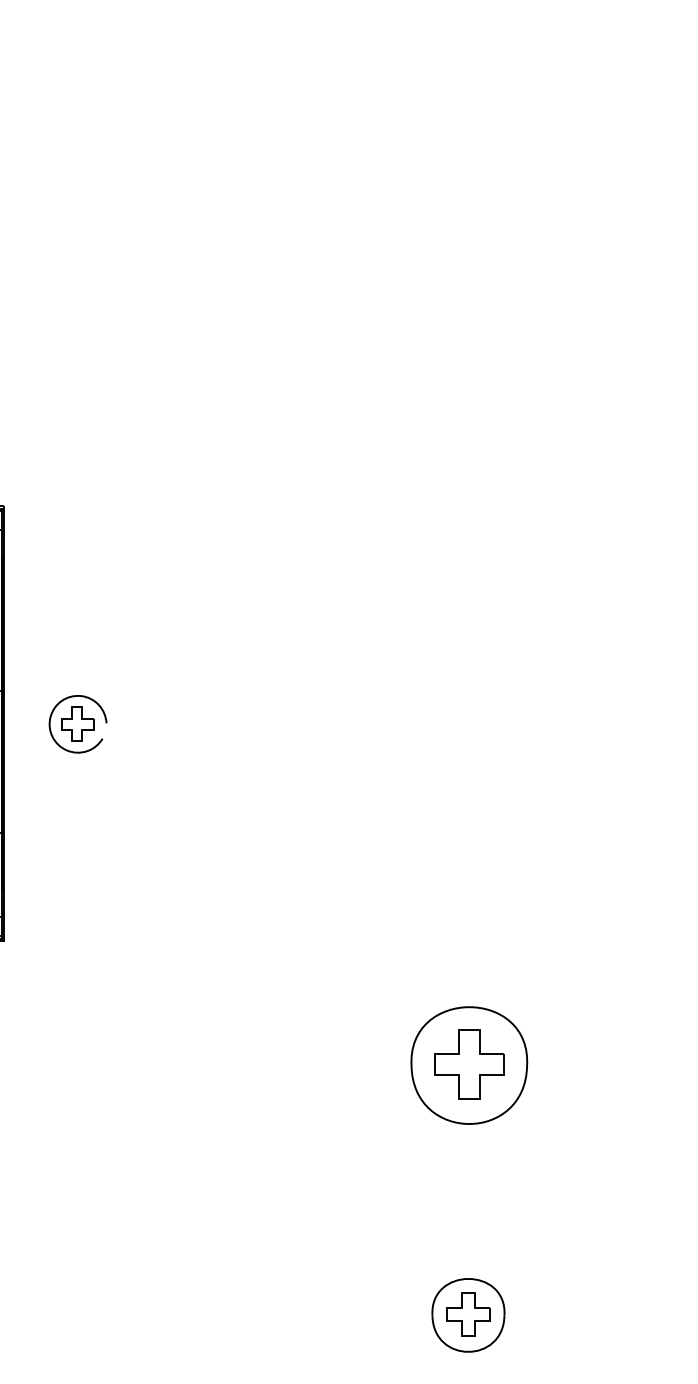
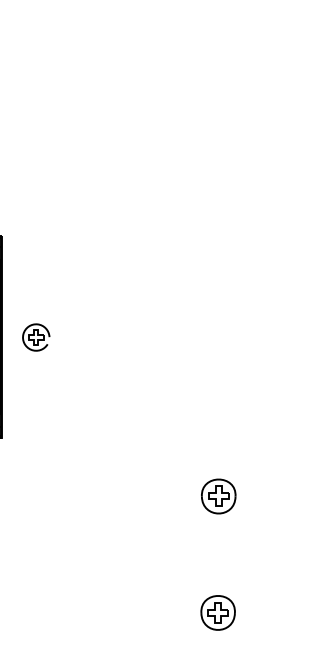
part: (469, 1065) -> (218, 496), size x0.62

